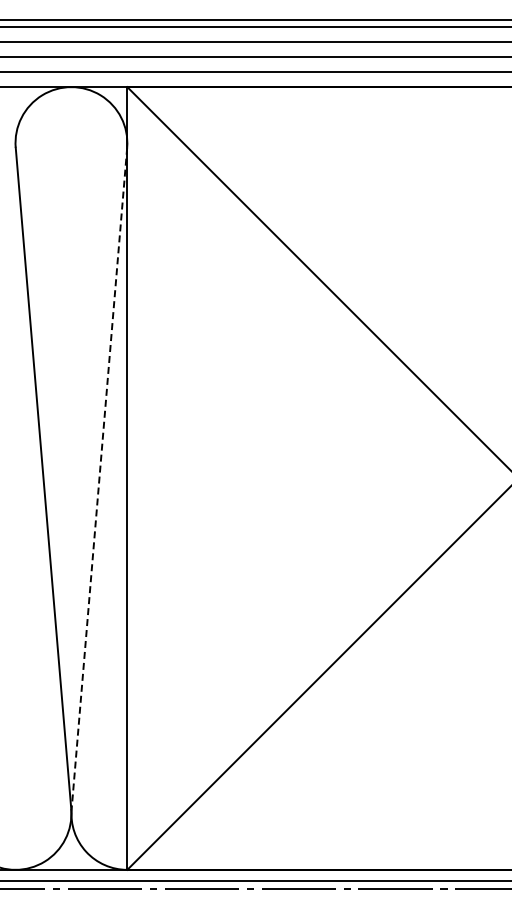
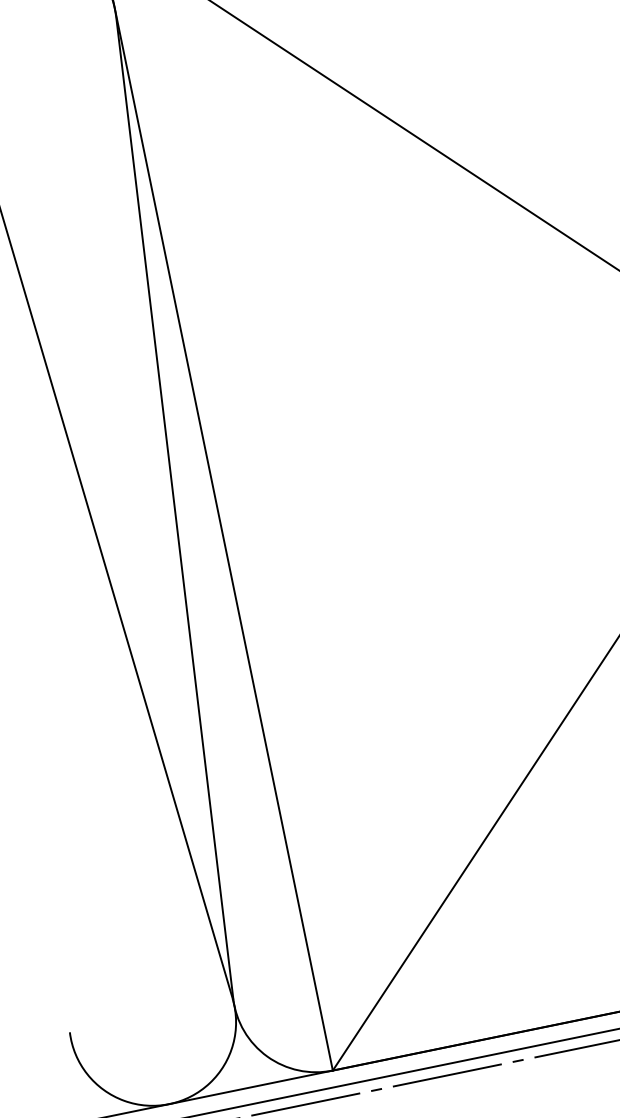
line: (99, 478) -> (174, 507), dashed -> solid

